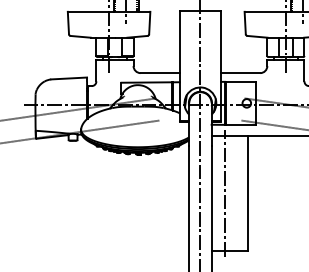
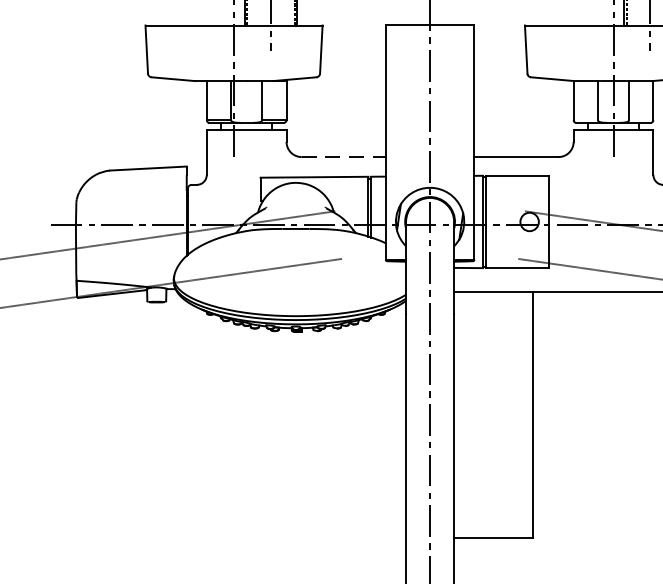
line: (160, 73) -> (344, 157), solid -> dashed
line: (224, 193) -> (481, 415), removed

